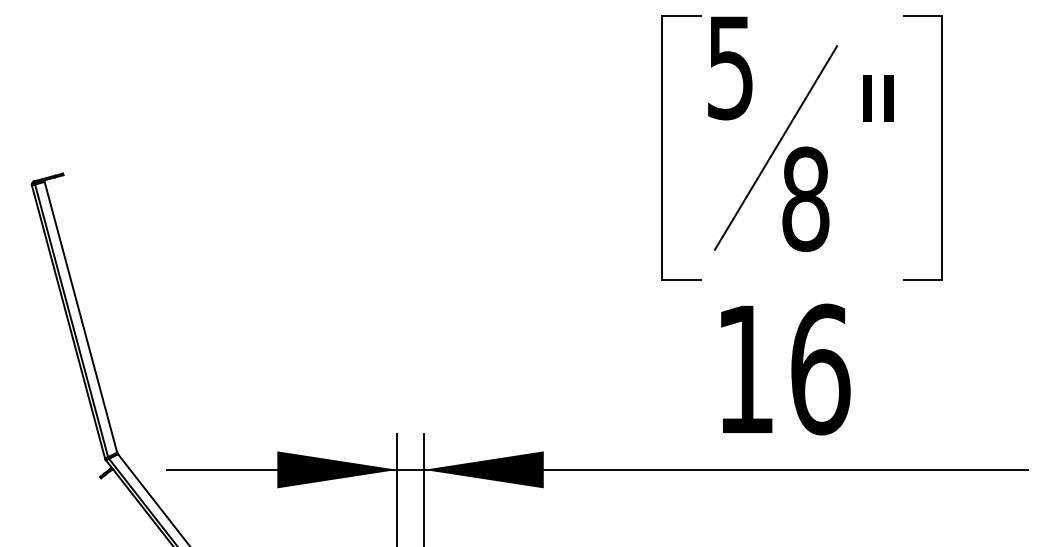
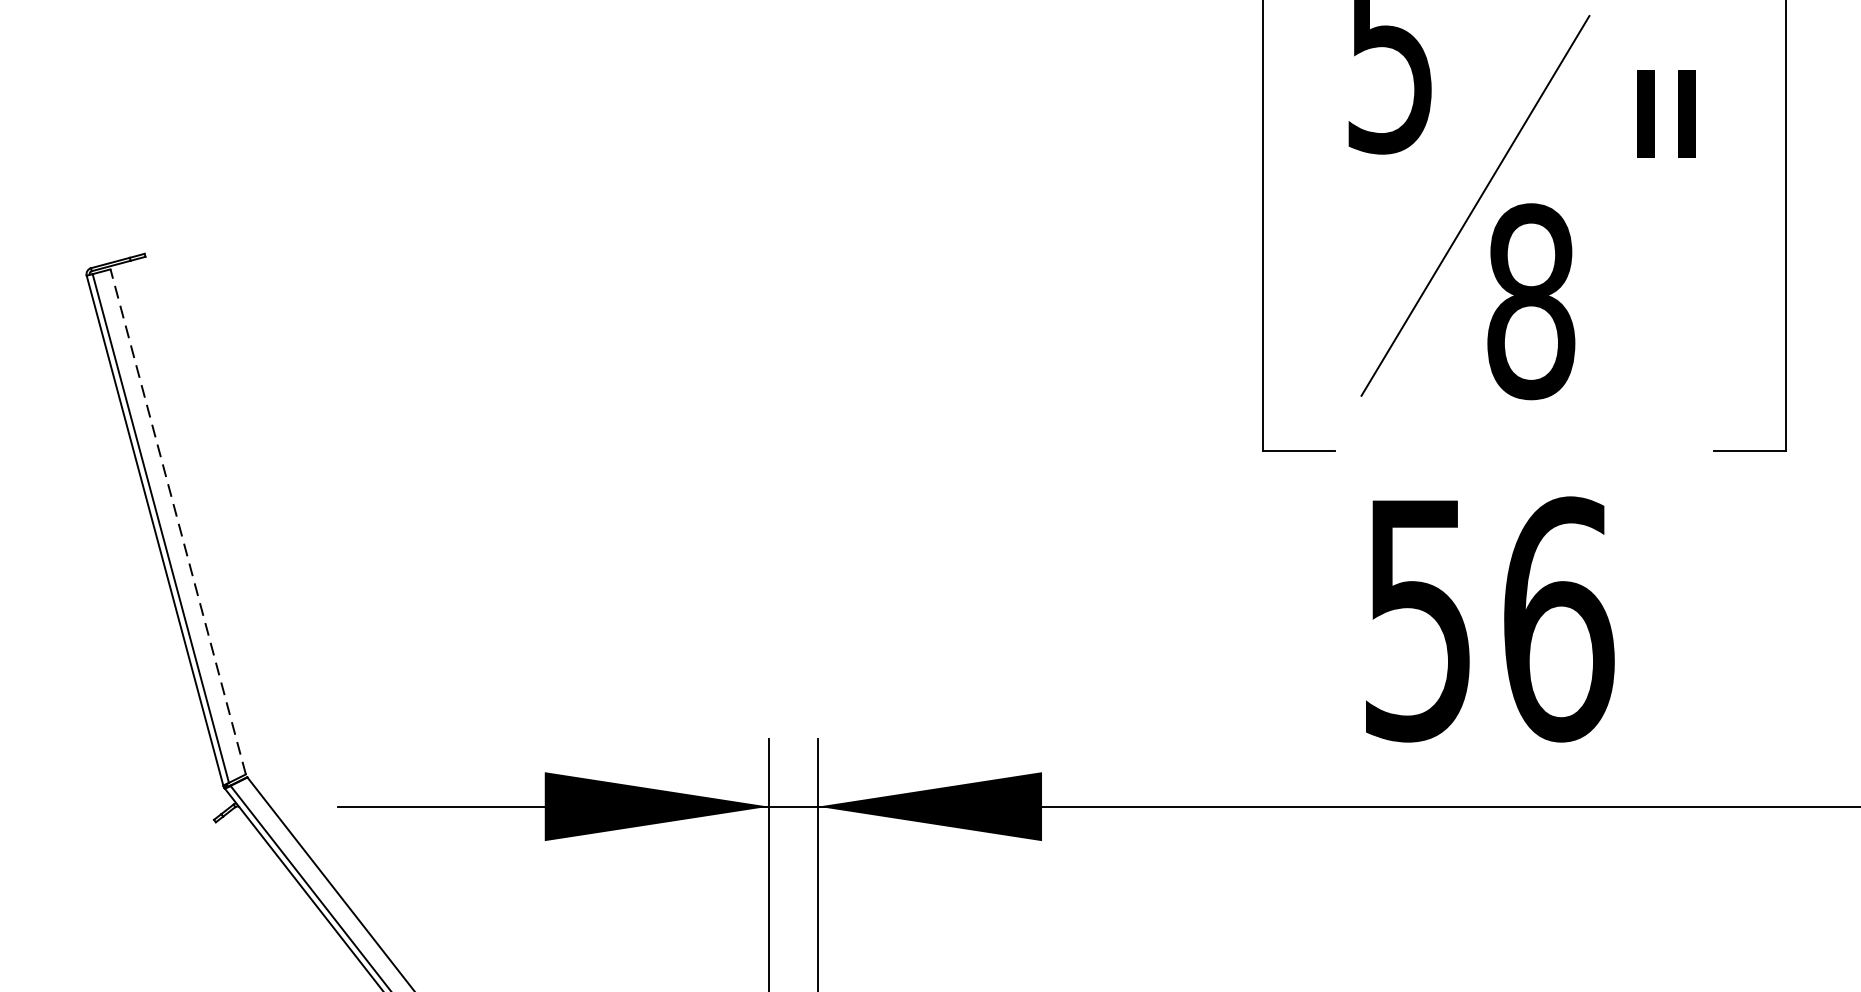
line: (80, 316) -> (177, 520), solid -> dashed
text: (744, 370) -> (1416, 621), 16 -> 56

